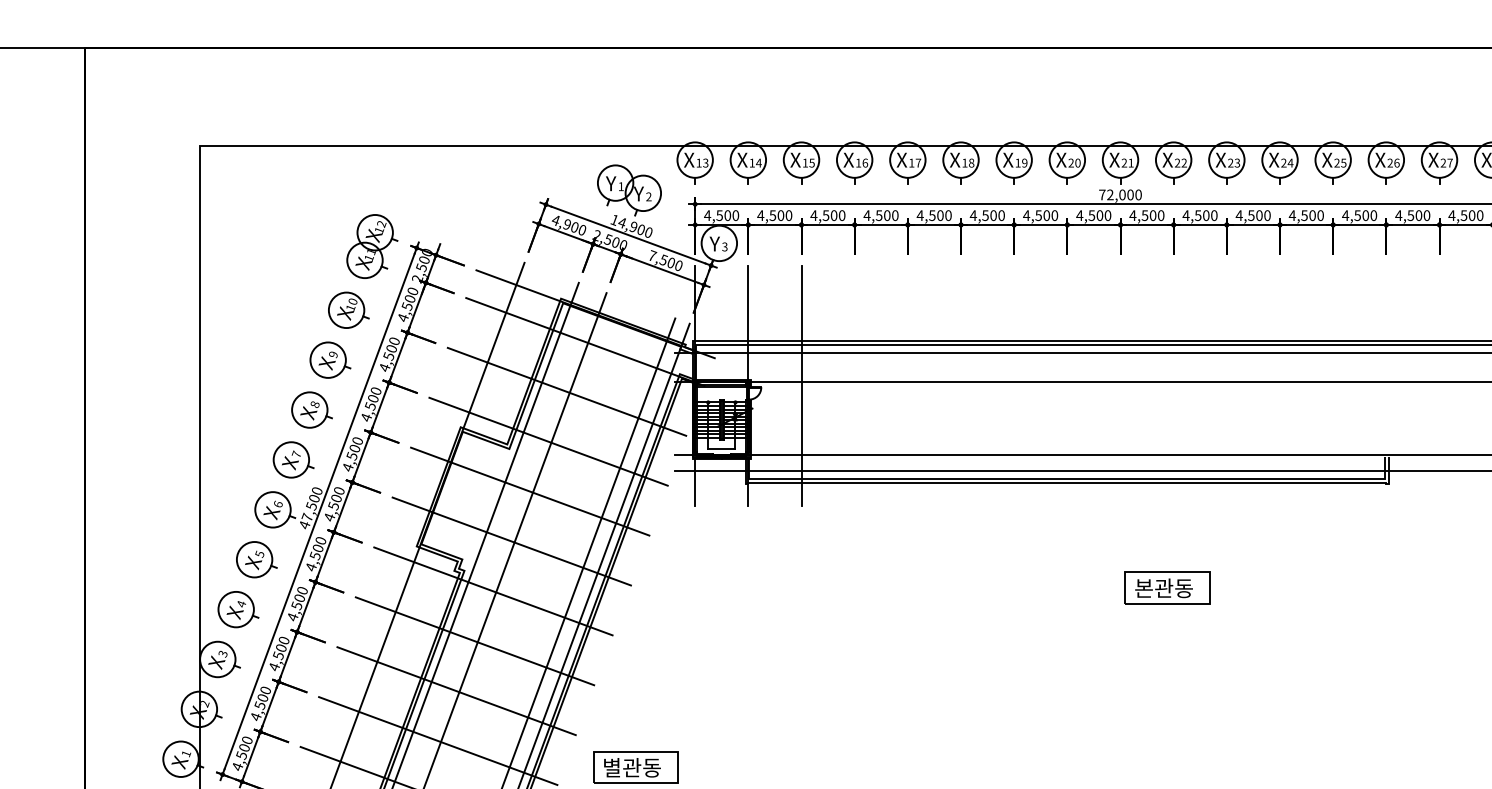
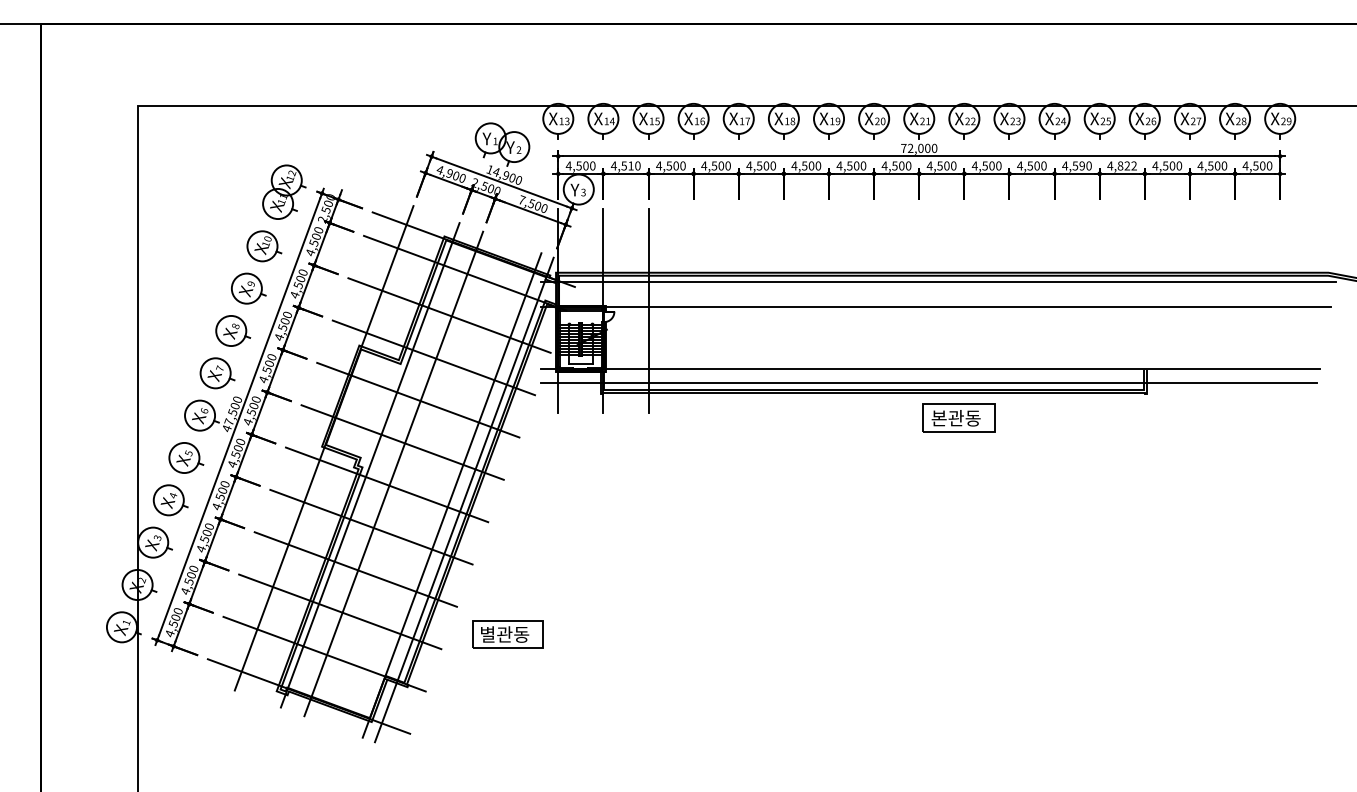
text: (780, 215) -> (630, 165), 4,500 -> 4,510
text: (1311, 215) -> (1081, 165), 4,500 -> 4,590
text: (1364, 215) -> (1126, 165), 4,500 -> 4,822
part: (1166, 587) -> (958, 417), moved

